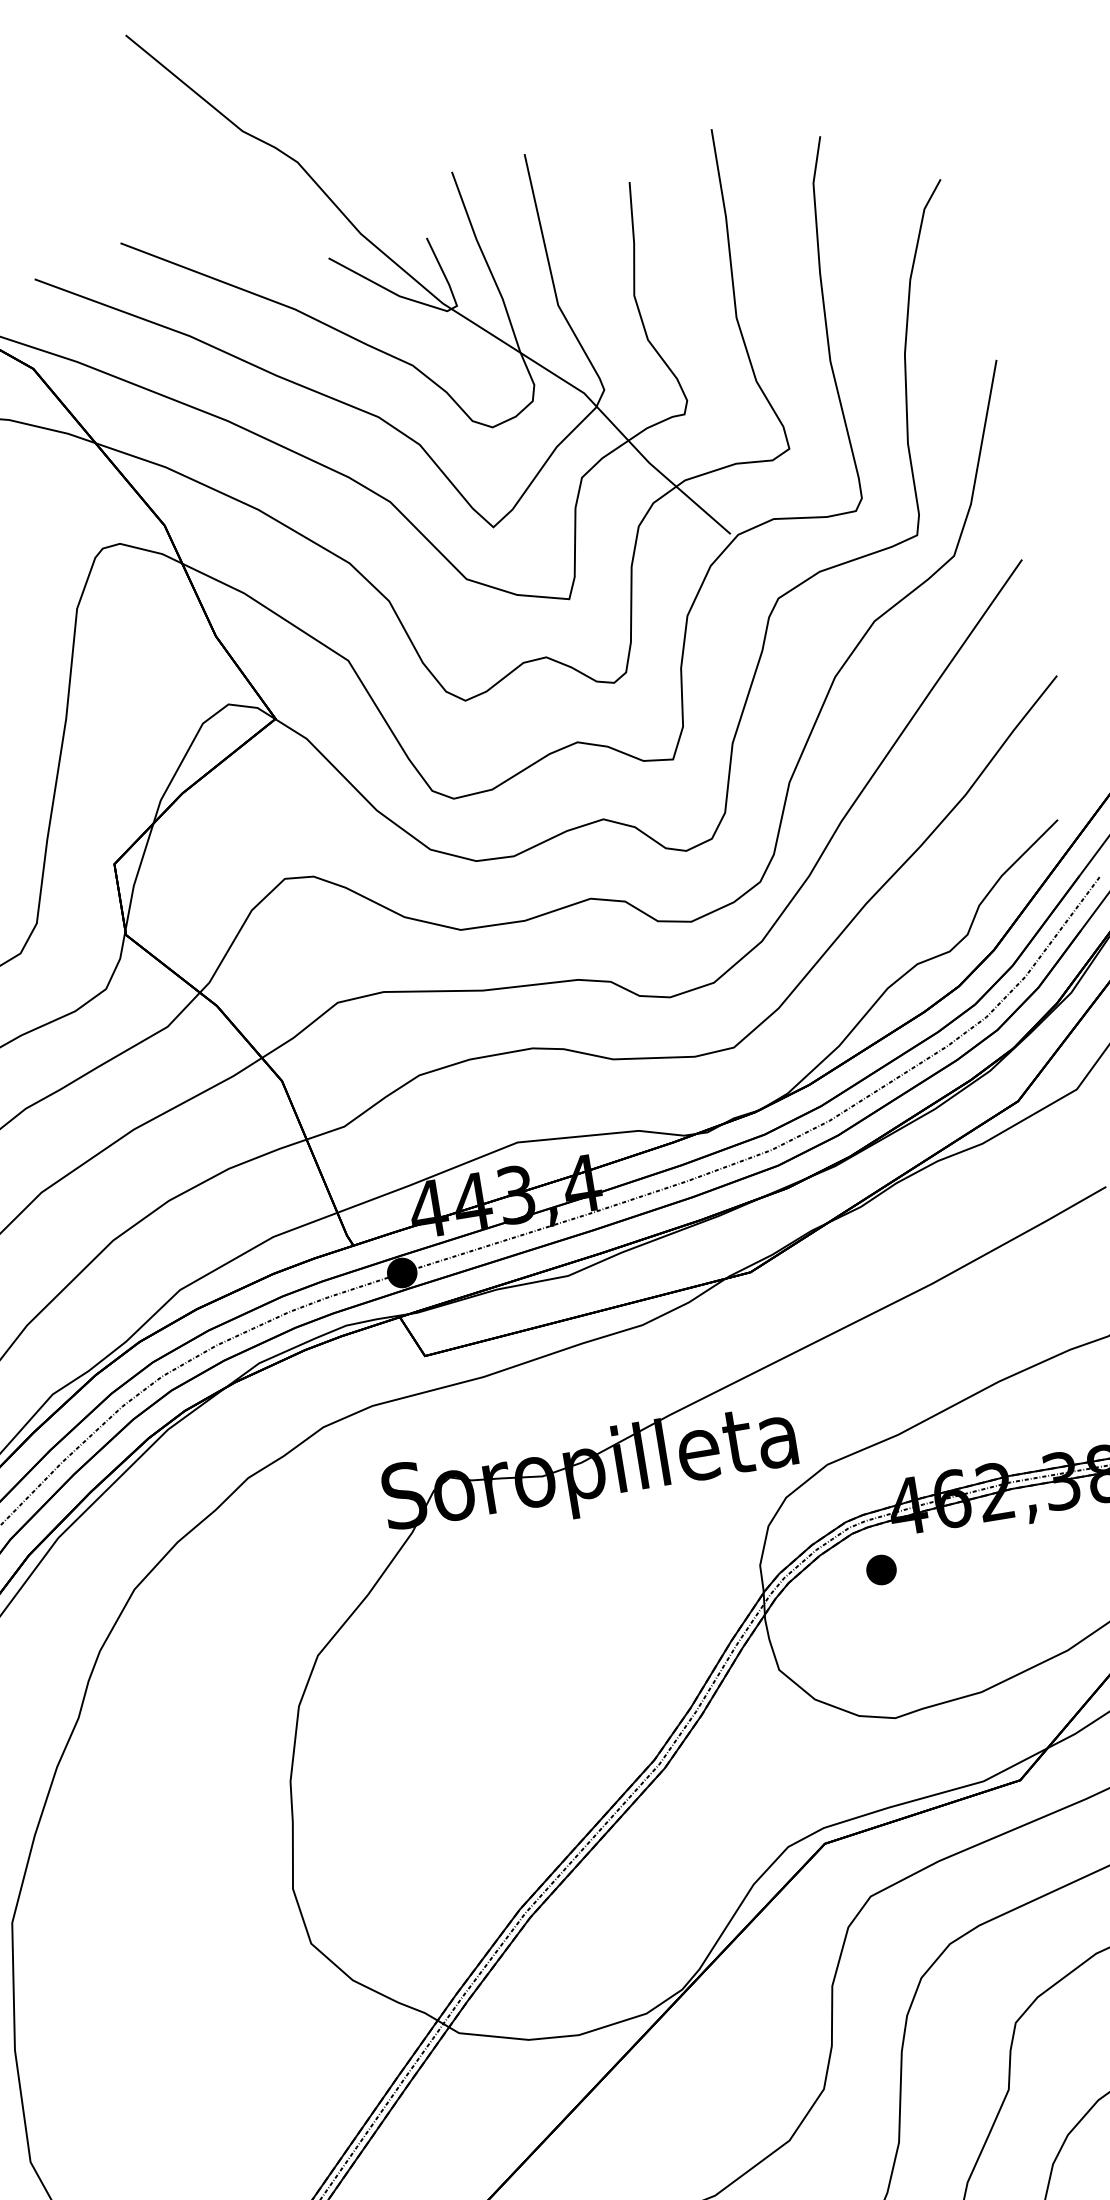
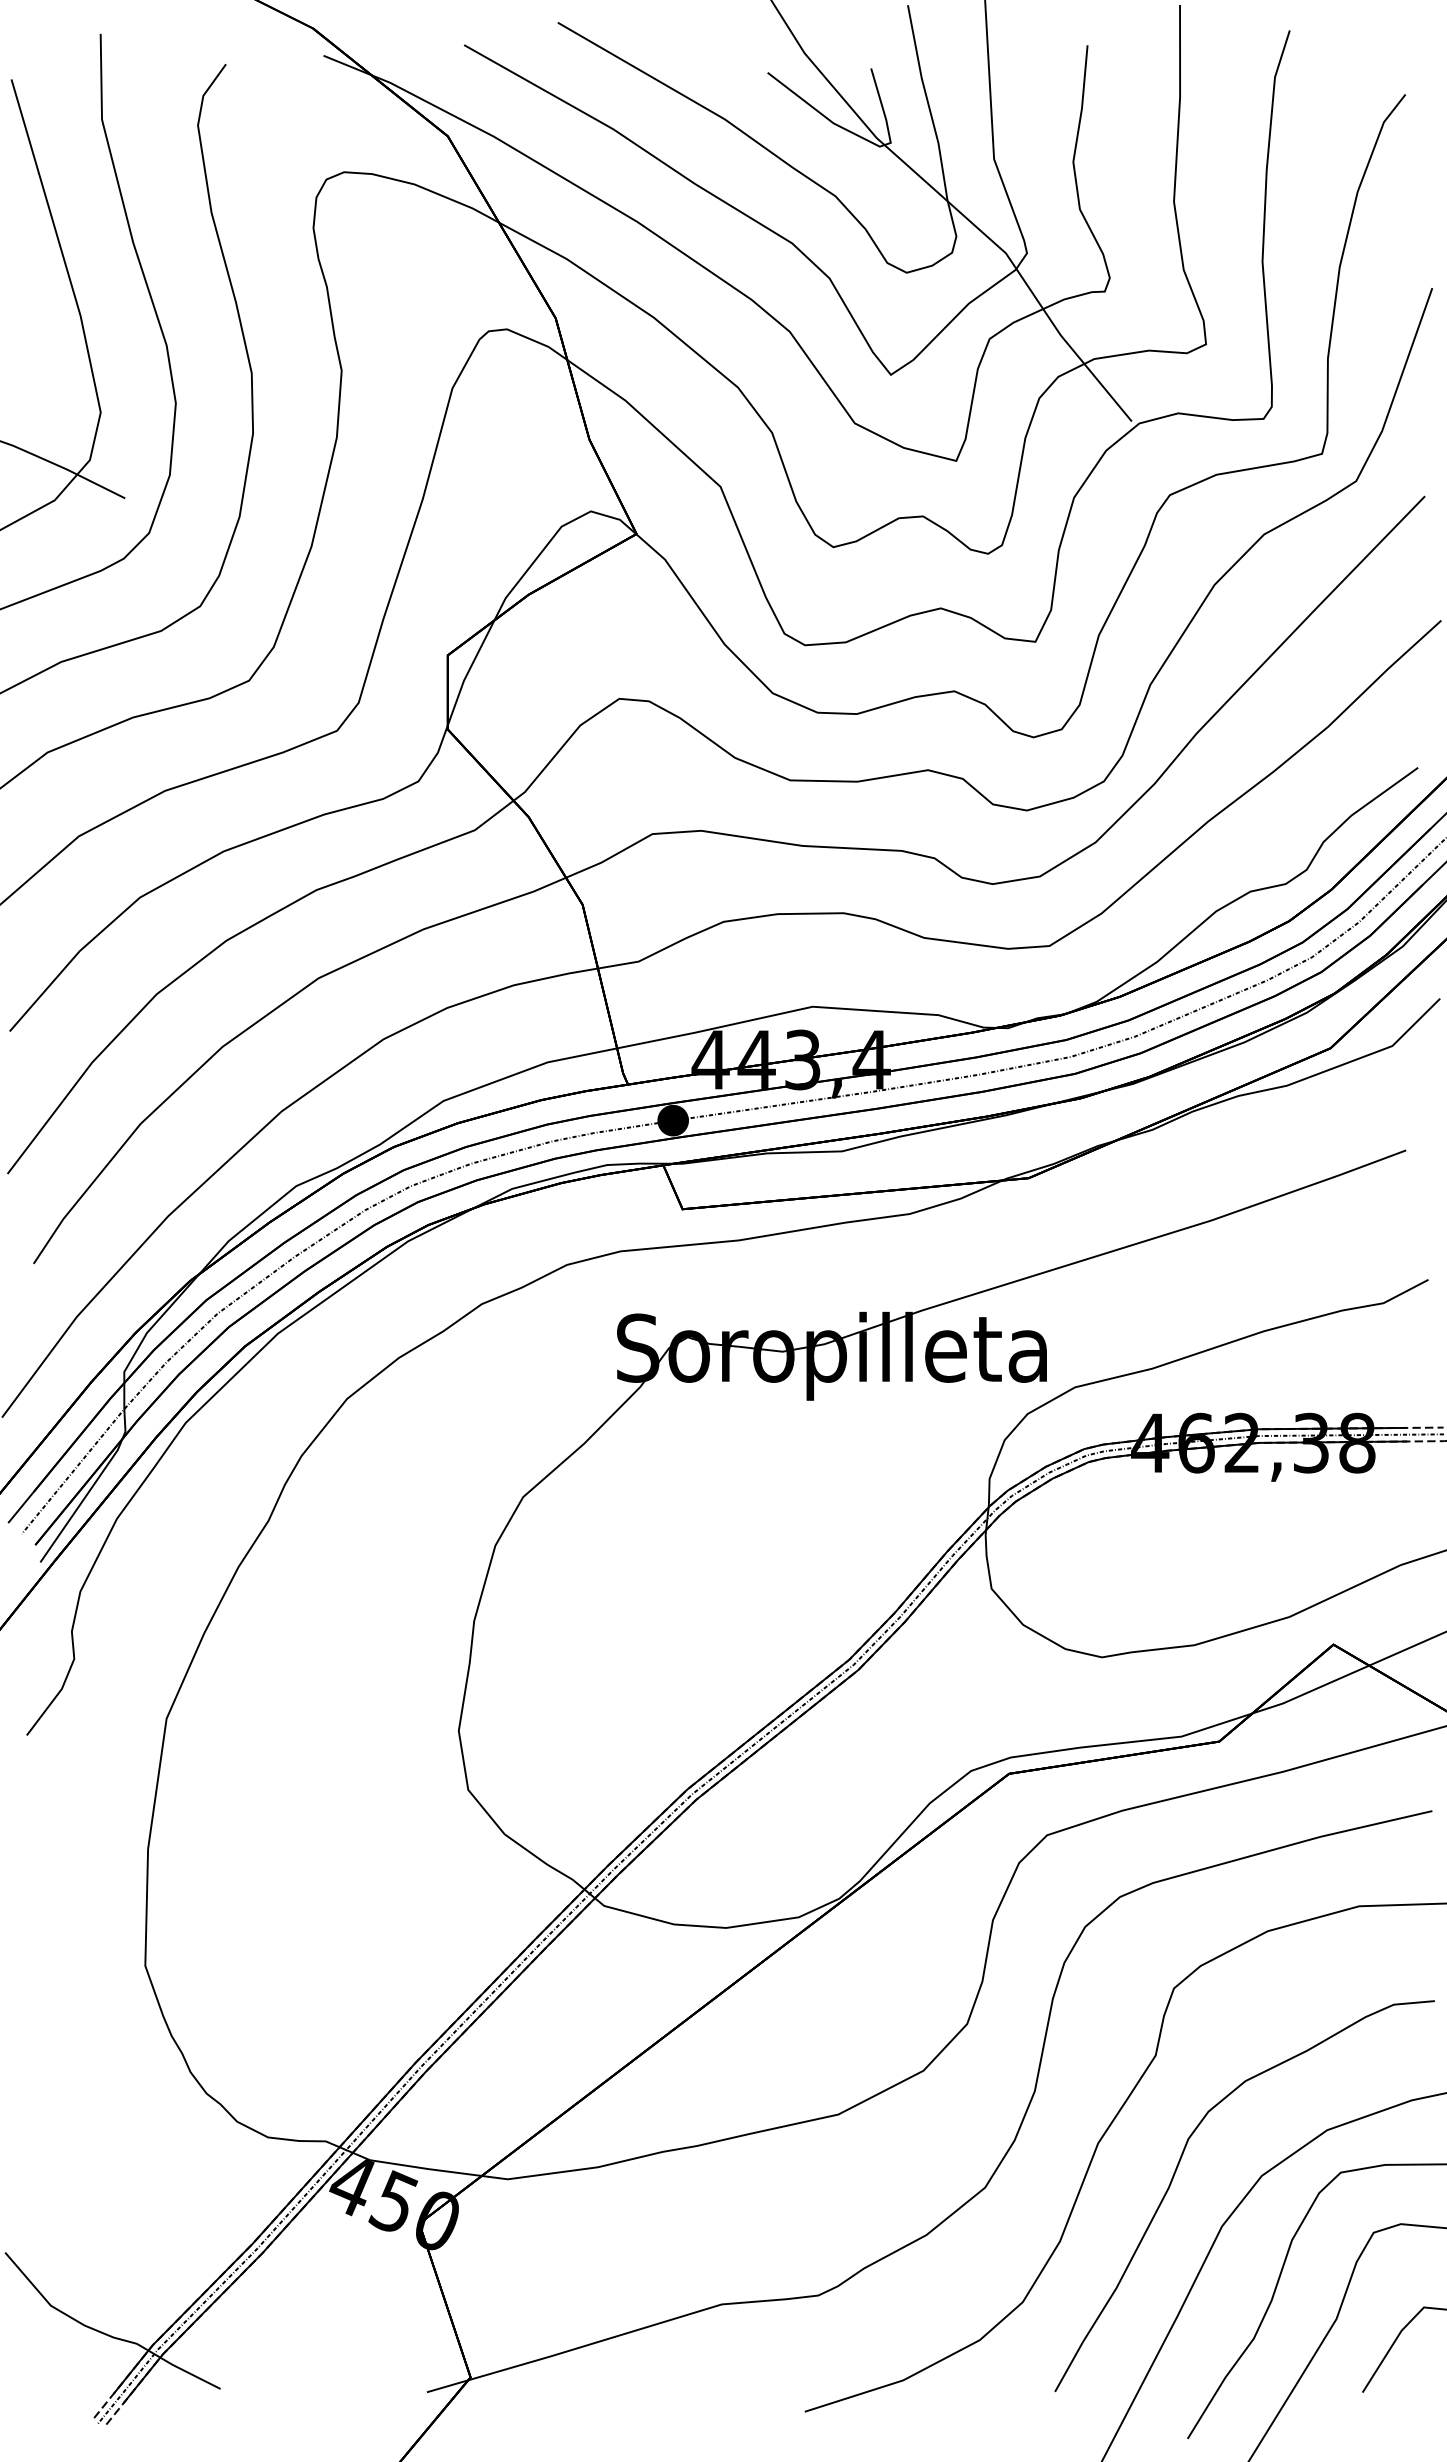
part: (881, 1569) -> (1112, 1503), removed

